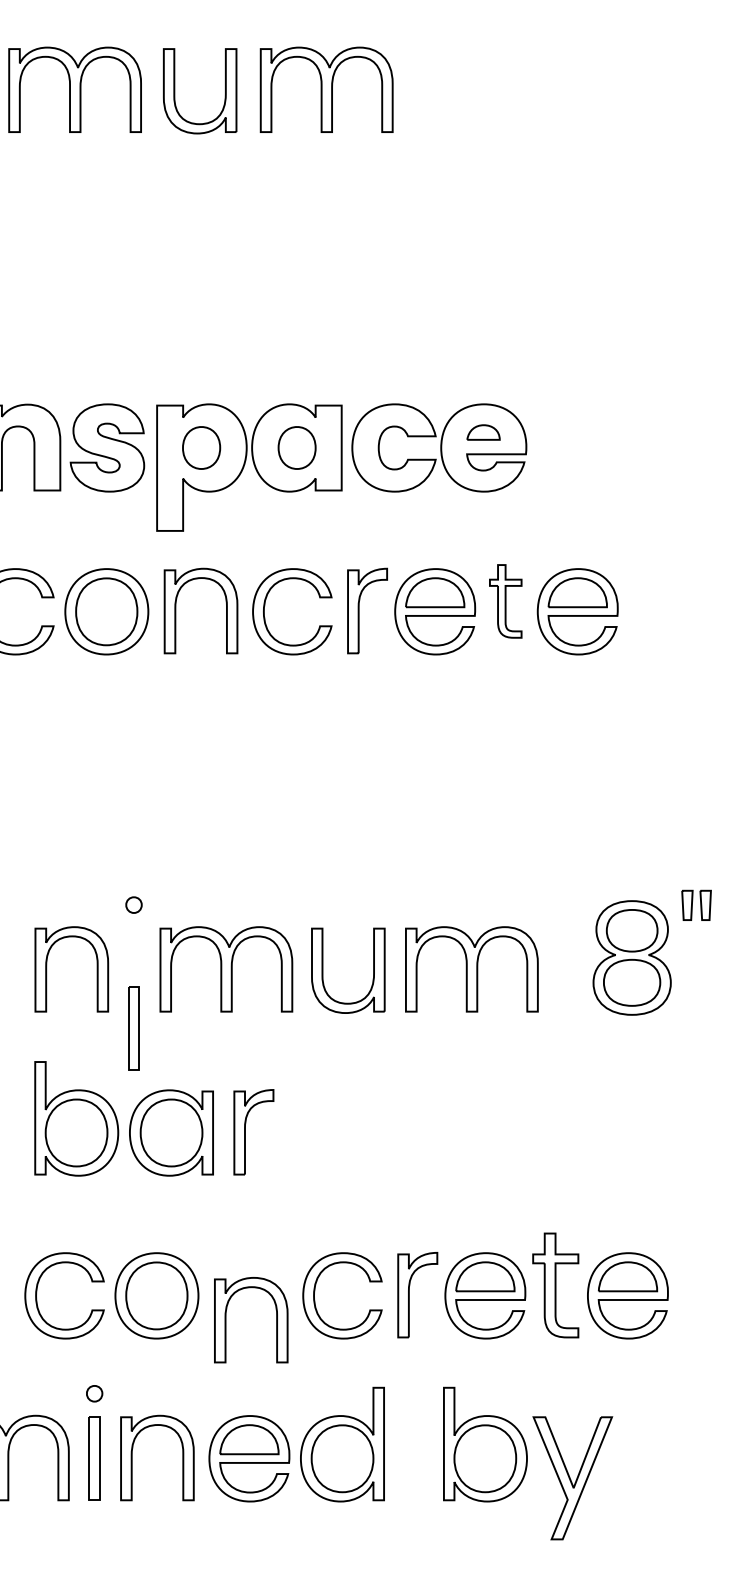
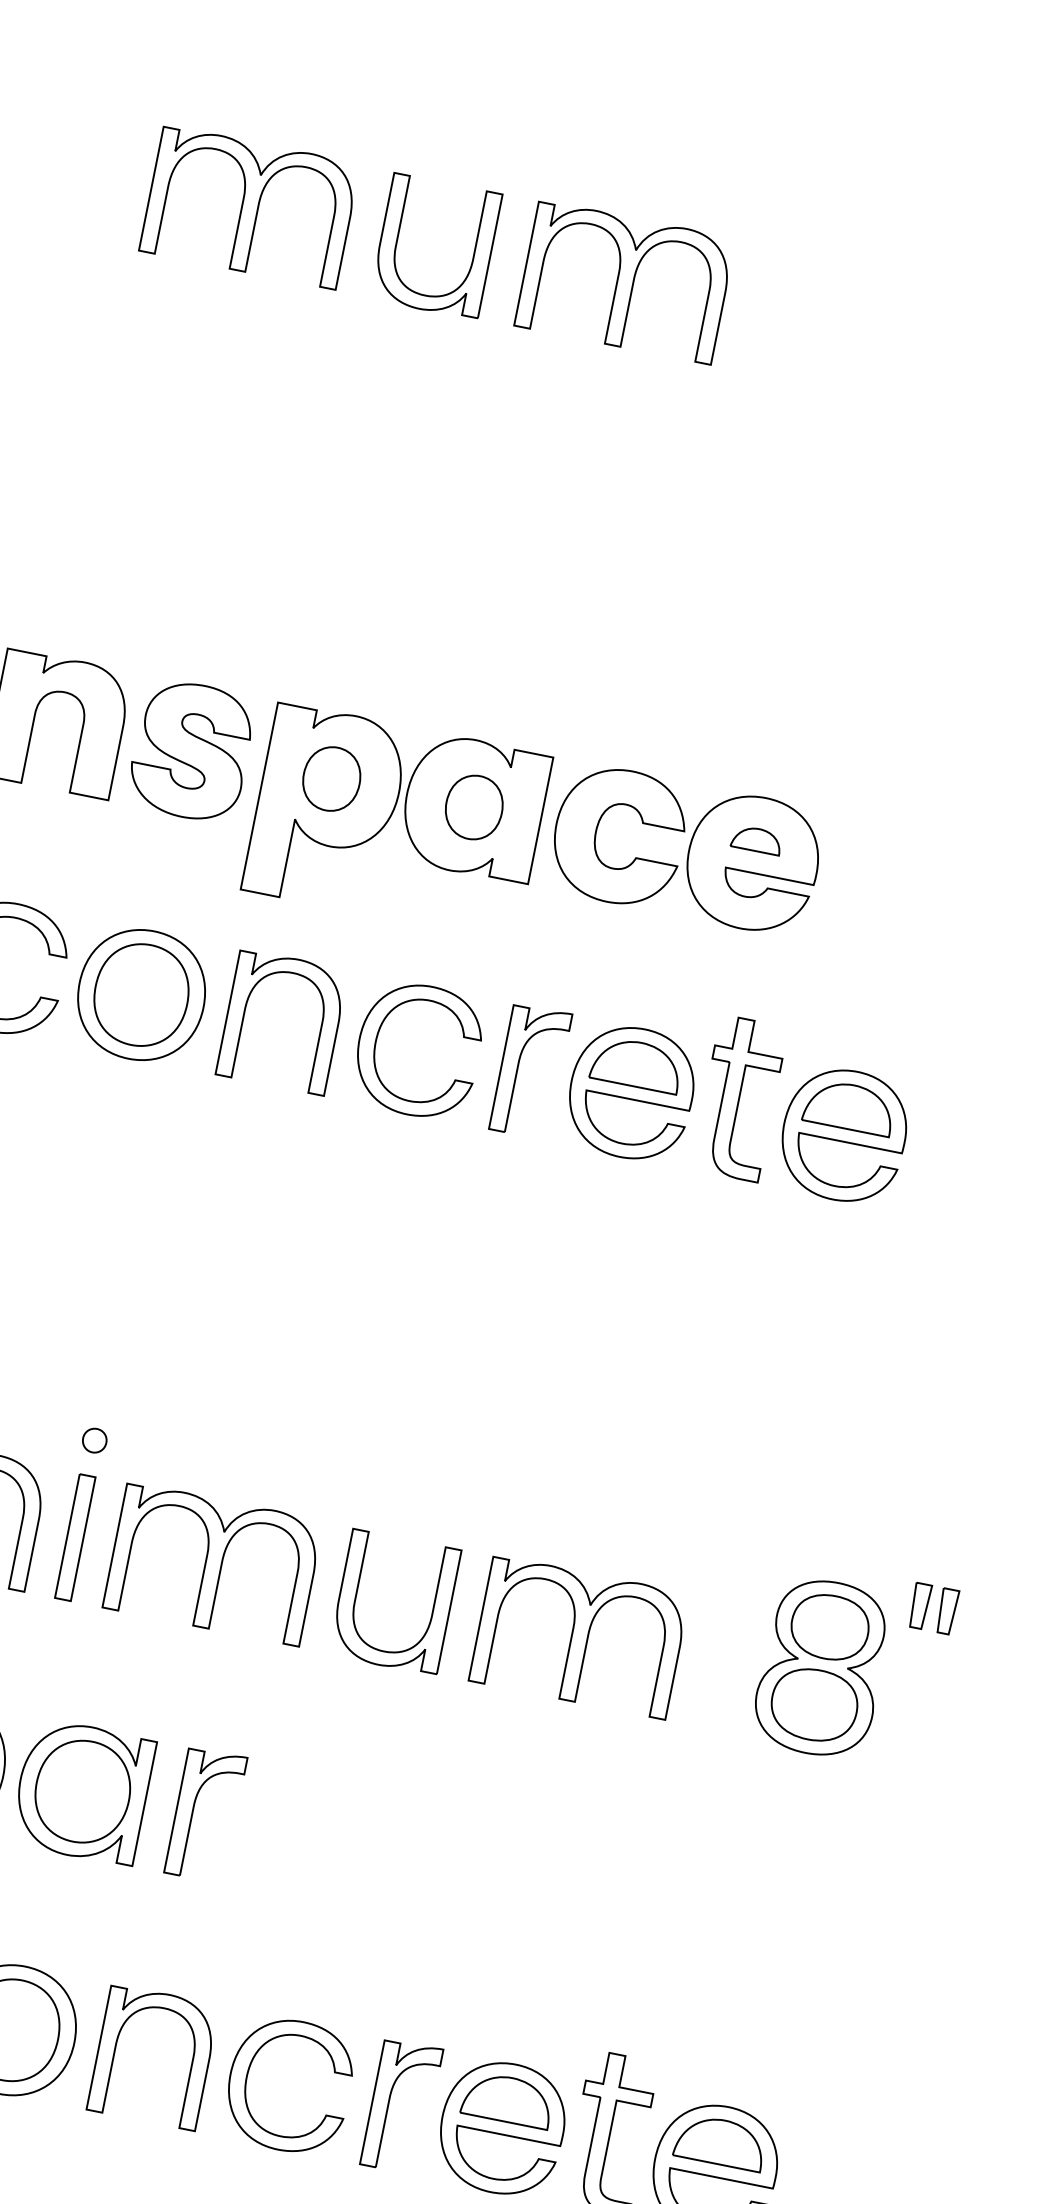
part: (505, 601) -> (739, 1098), size x1.43
part: (133, 1028) -> (74, 1538), moved
part: (226, 1320) -> (116, 2050), moved

